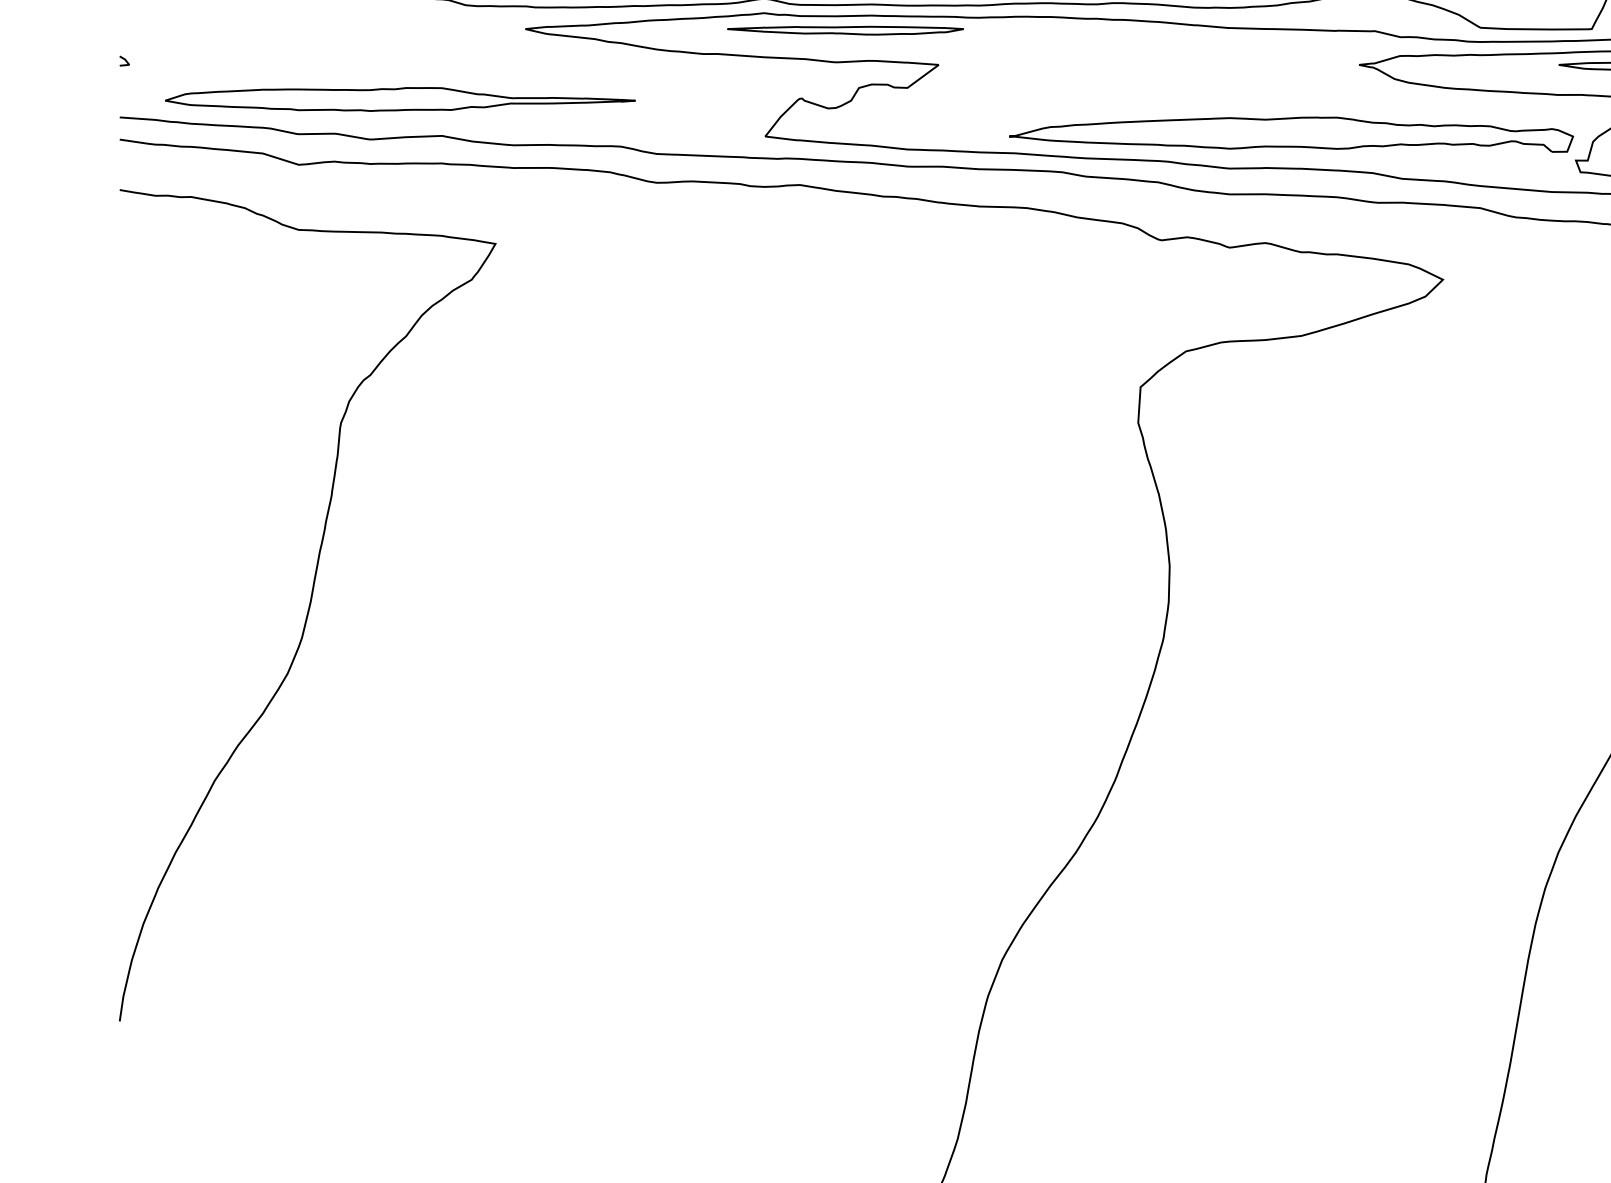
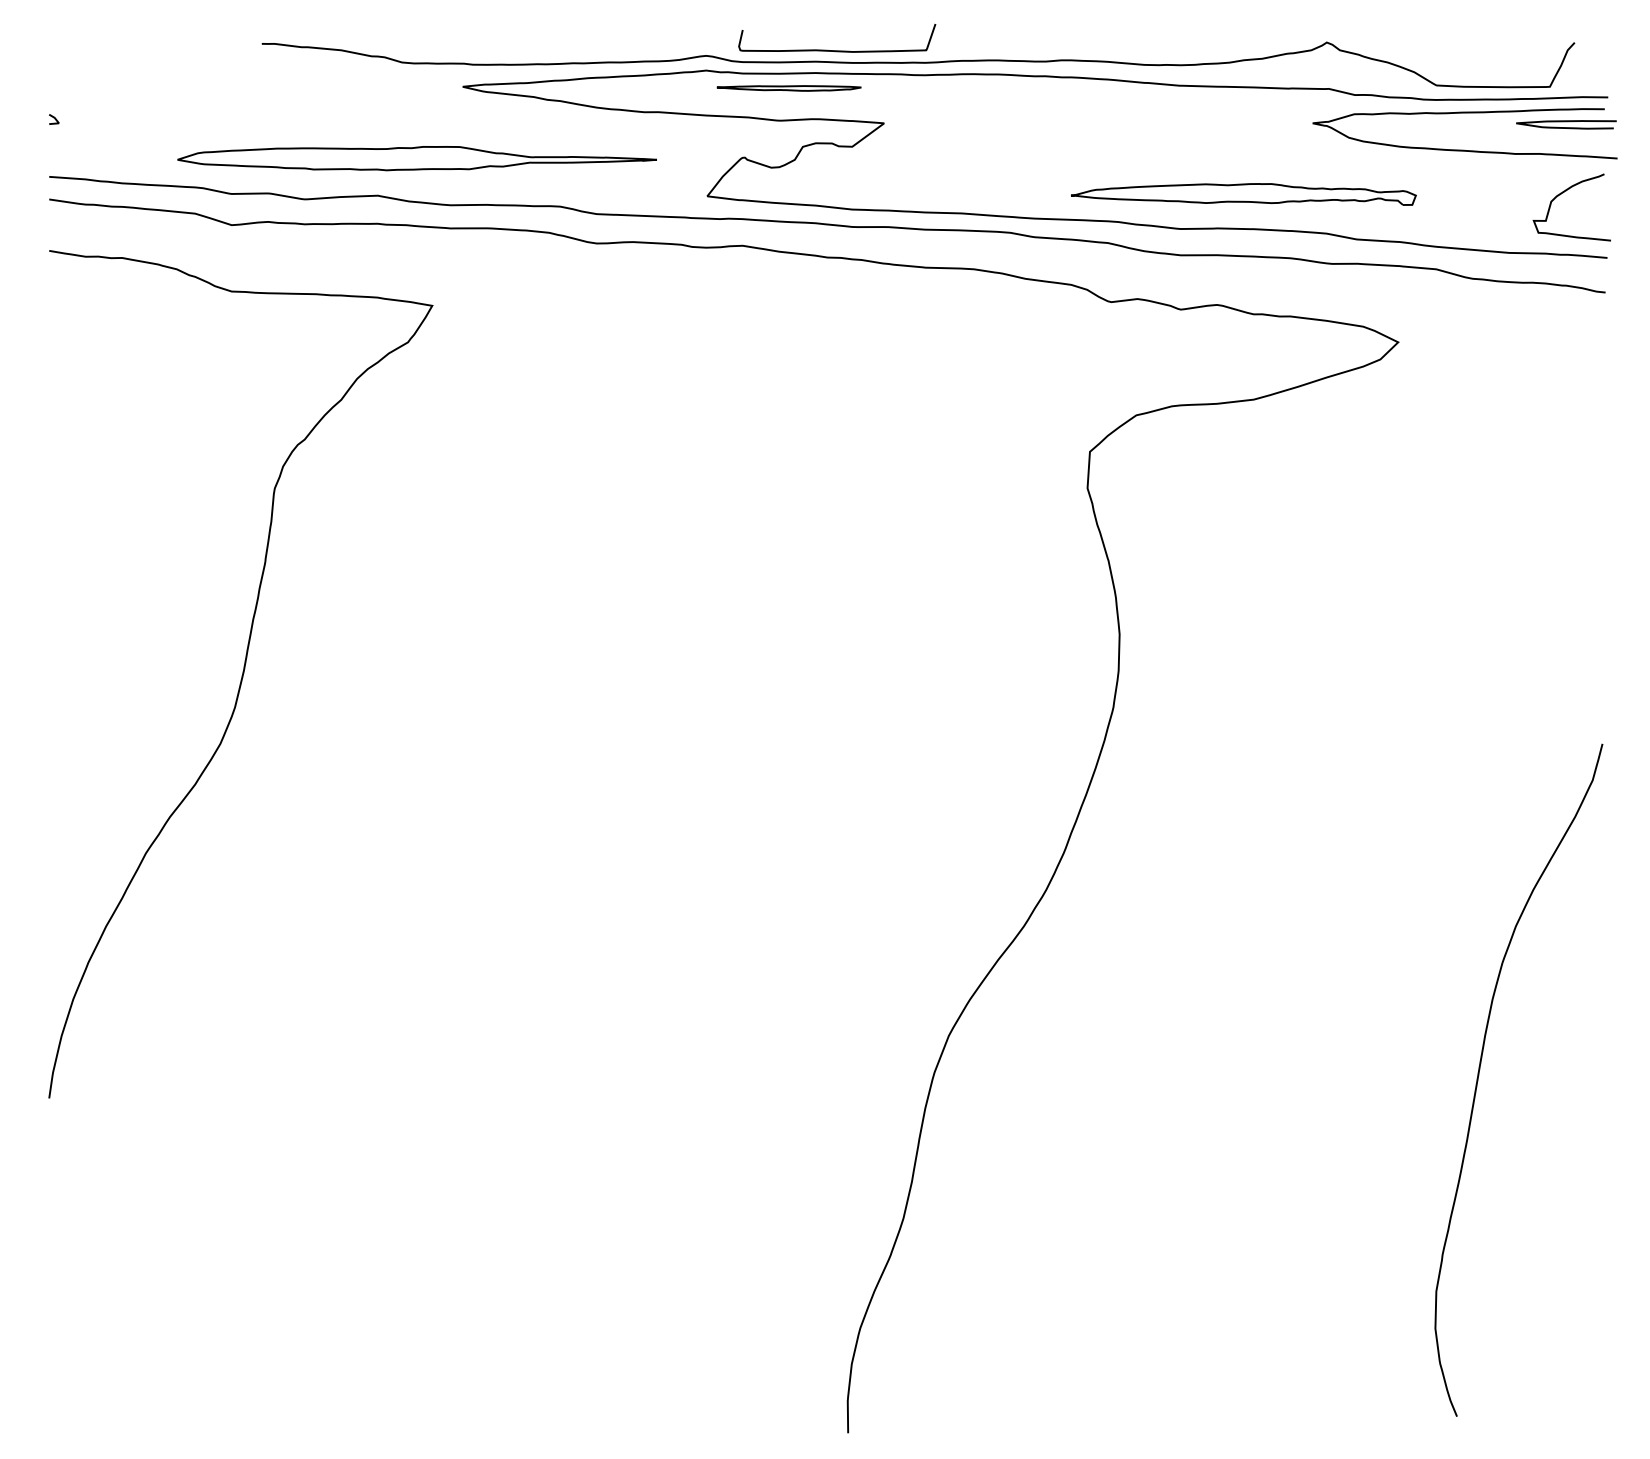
part: (844, 30) -> (788, 88), size x0.6
part: (399, 99) -> (416, 158), moved
part: (1291, 134) -> (1243, 194), size x0.6

